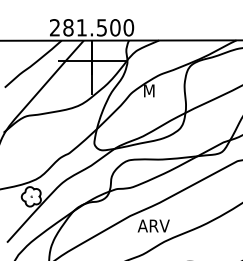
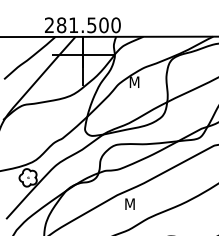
text: (153, 225) -> (138, 203), ARV -> M

